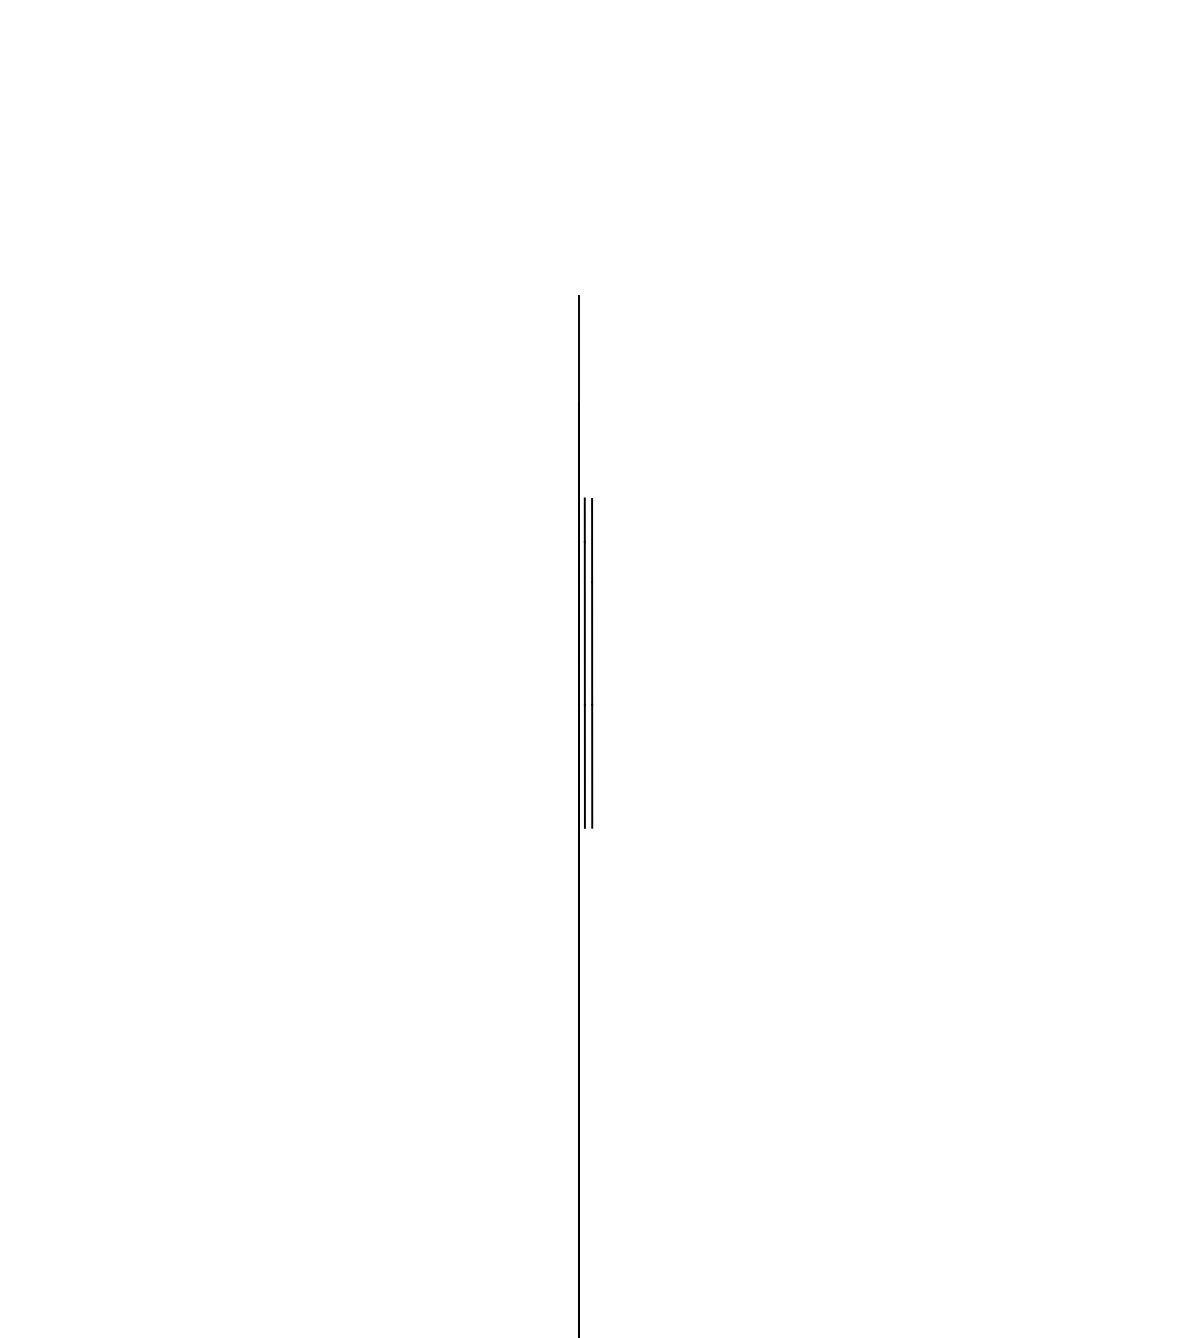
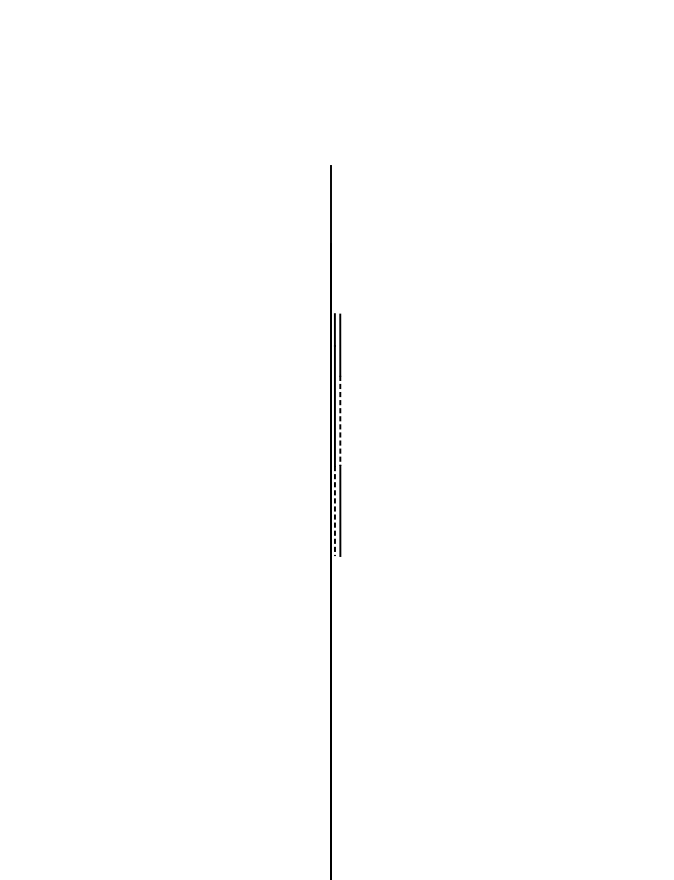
line: (592, 644) -> (340, 421), solid -> dashed
line: (584, 766) -> (334, 511), solid -> dashed

